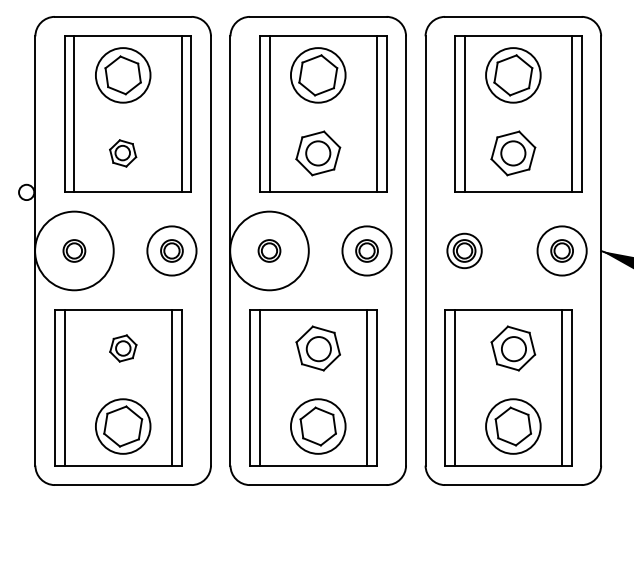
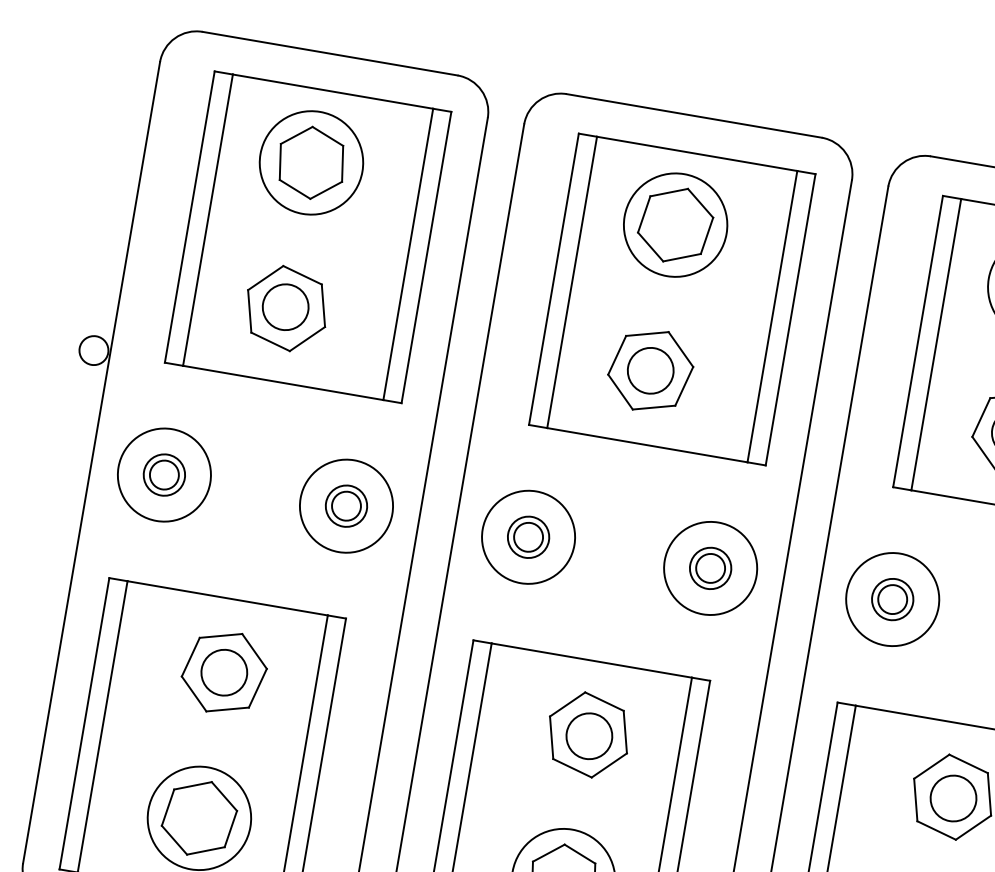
part: (122, 153) -> (285, 308), size x1.67
circle: (74, 250) -> (164, 474), size x0.62
circle: (269, 250) -> (528, 536), size x0.62
circle: (464, 250) -> (892, 598), size x1.43
part: (123, 348) -> (224, 672), size x1.67

